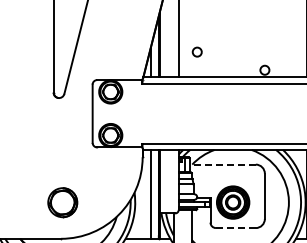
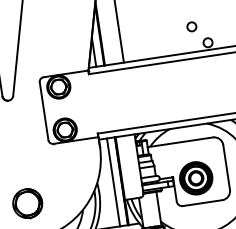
circle: (196, 51) -> (191, 26), moved
line: (222, 164) -> (180, 142), dashed -> solid
line: (235, 228) -> (202, 203), dashed -> solid

